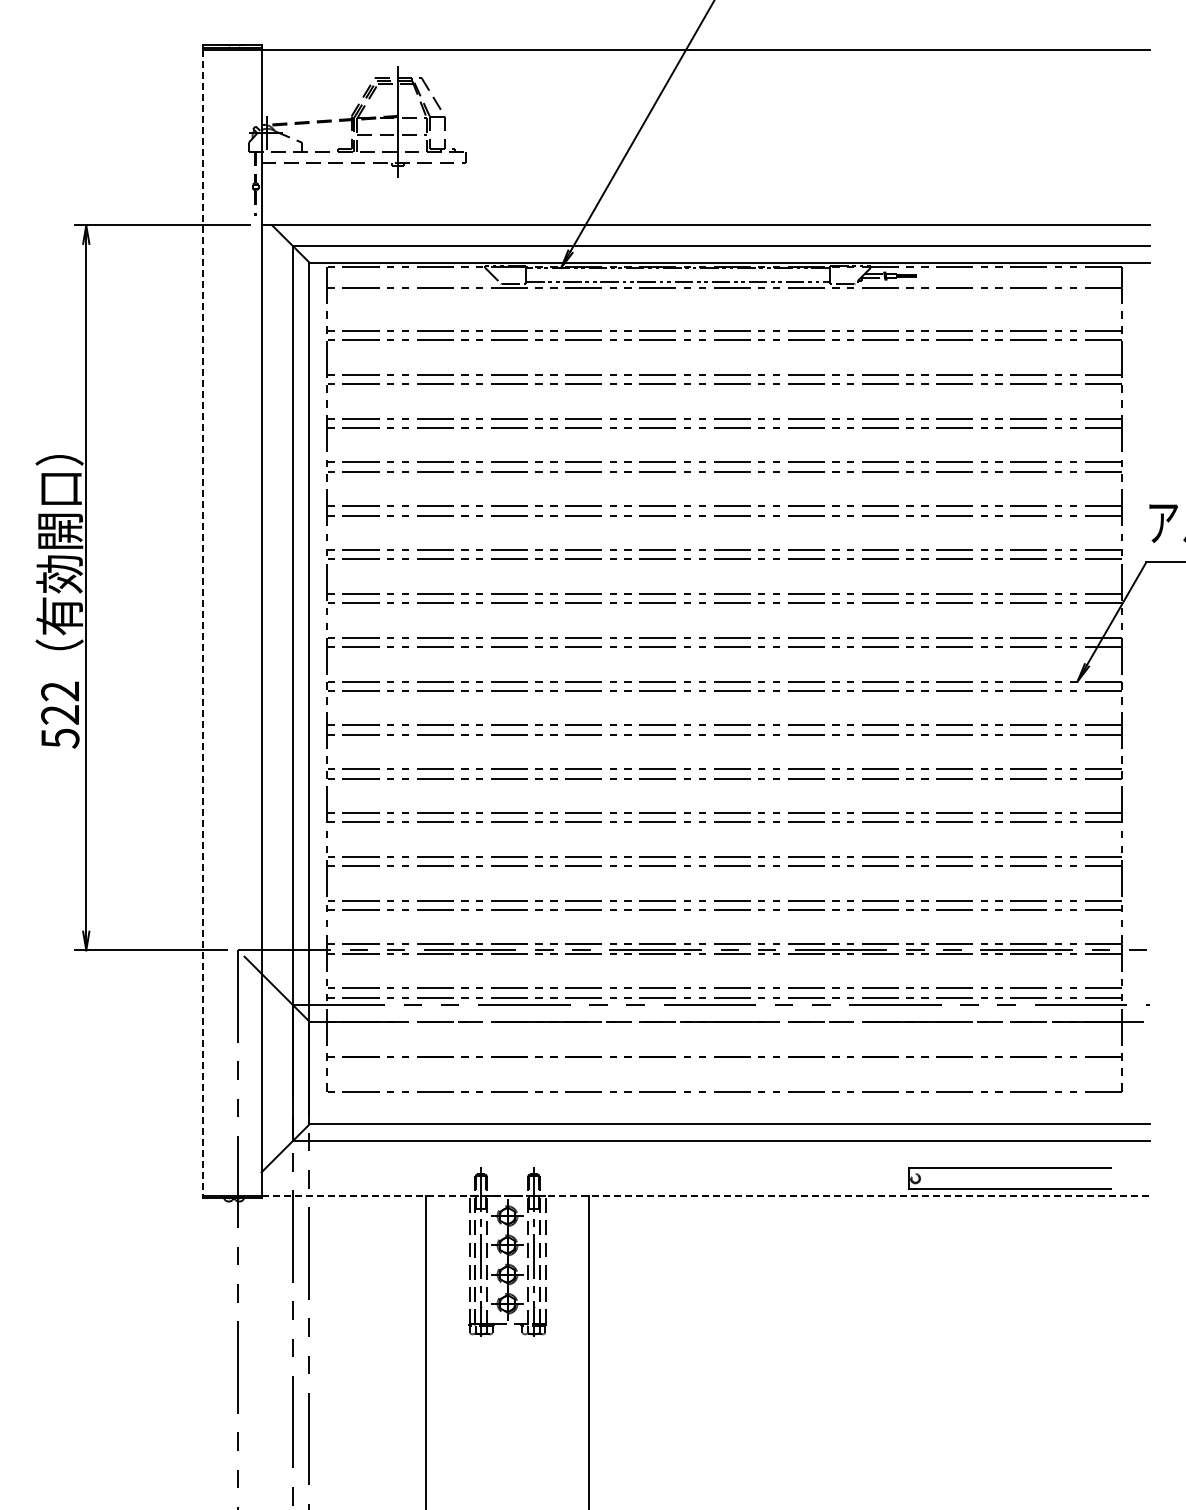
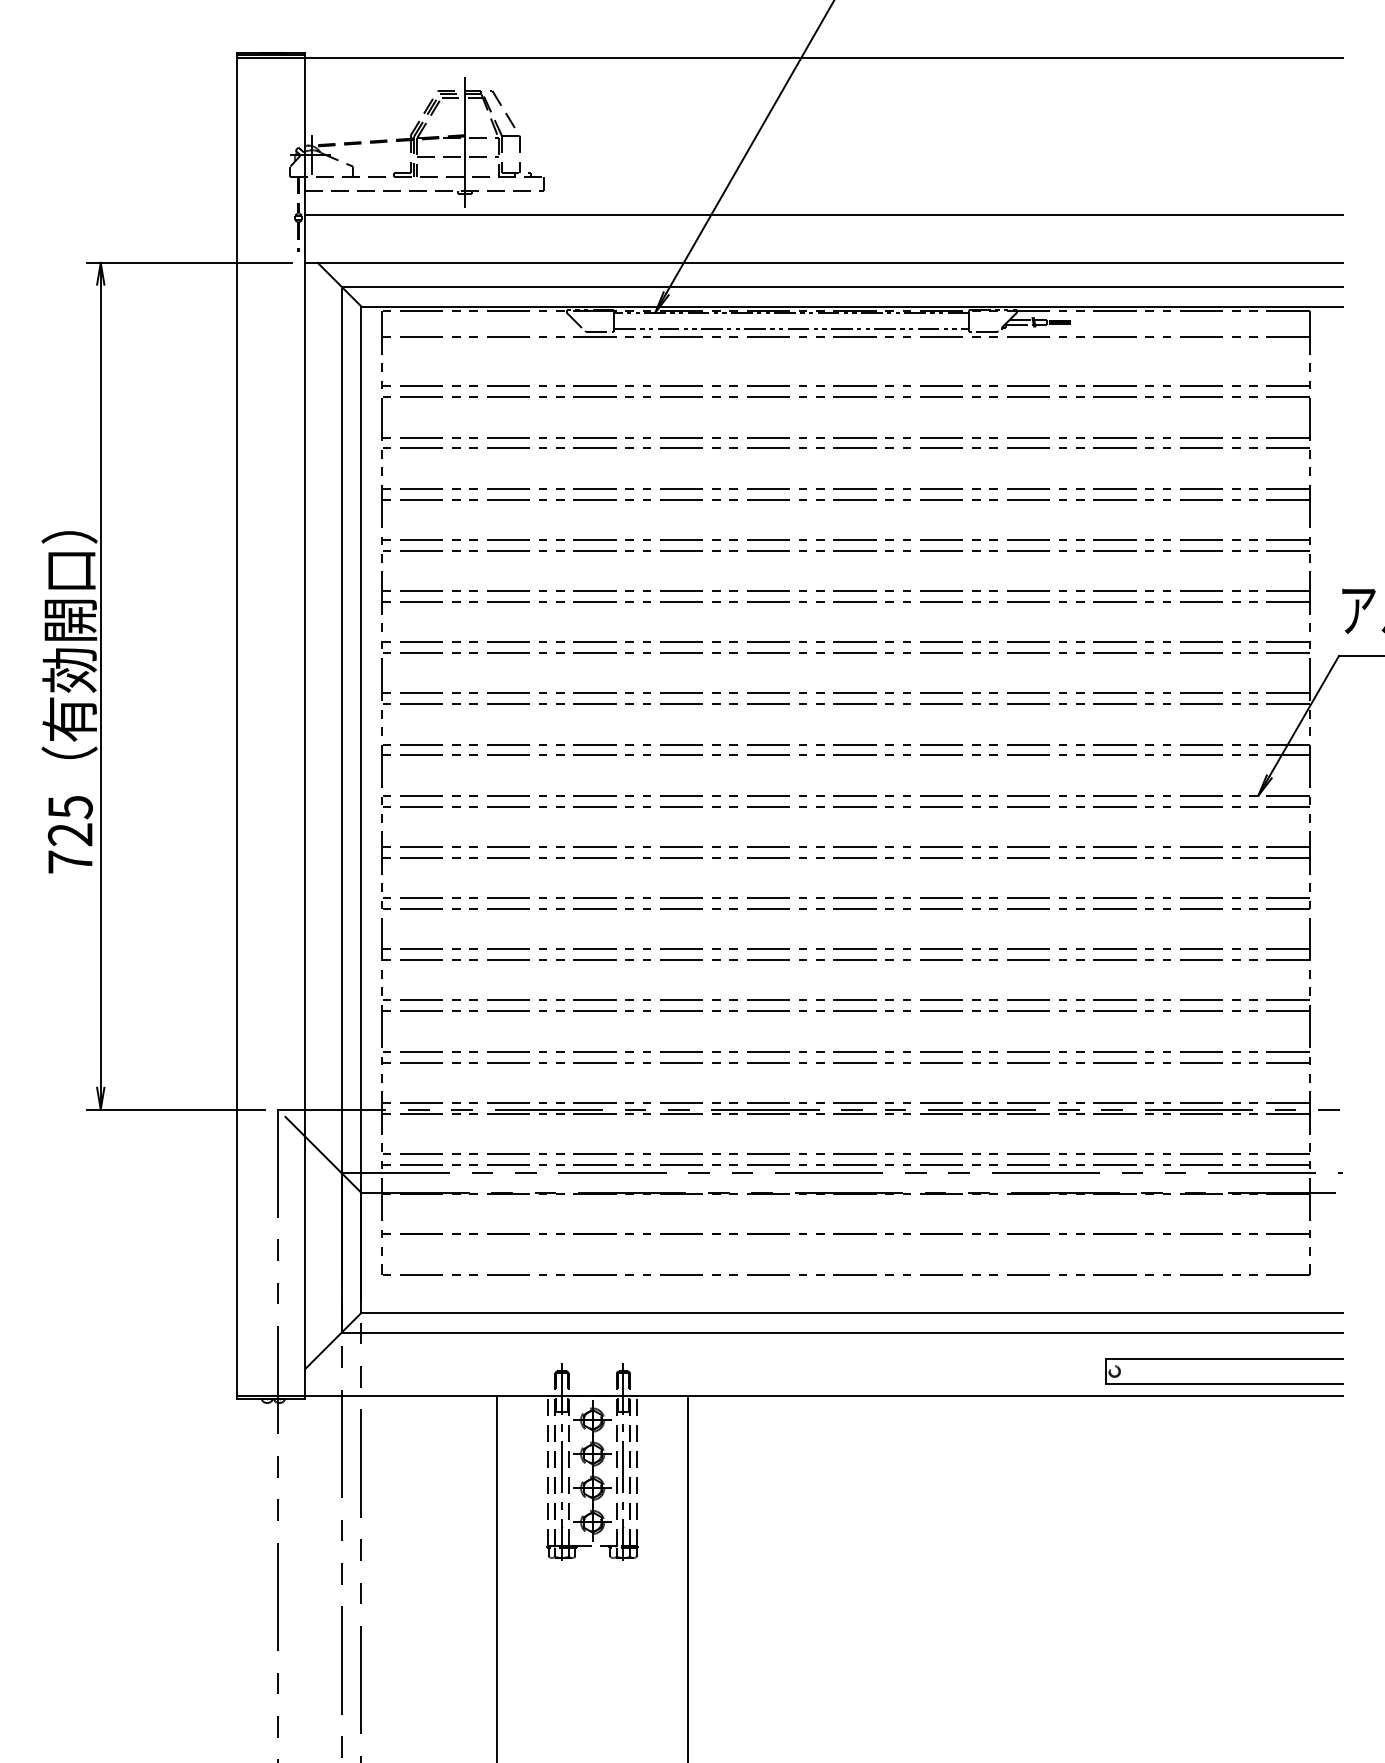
line: (705, 184) -> (823, 215), added
line: (203, 622) -> (237, 726), dashed -> solid
text: (60, 714) -> (70, 834), 522 -> 725
part: (1009, 1168) -> (1224, 1359), moved
line: (706, 1195) -> (825, 1395), dashed -> solid

